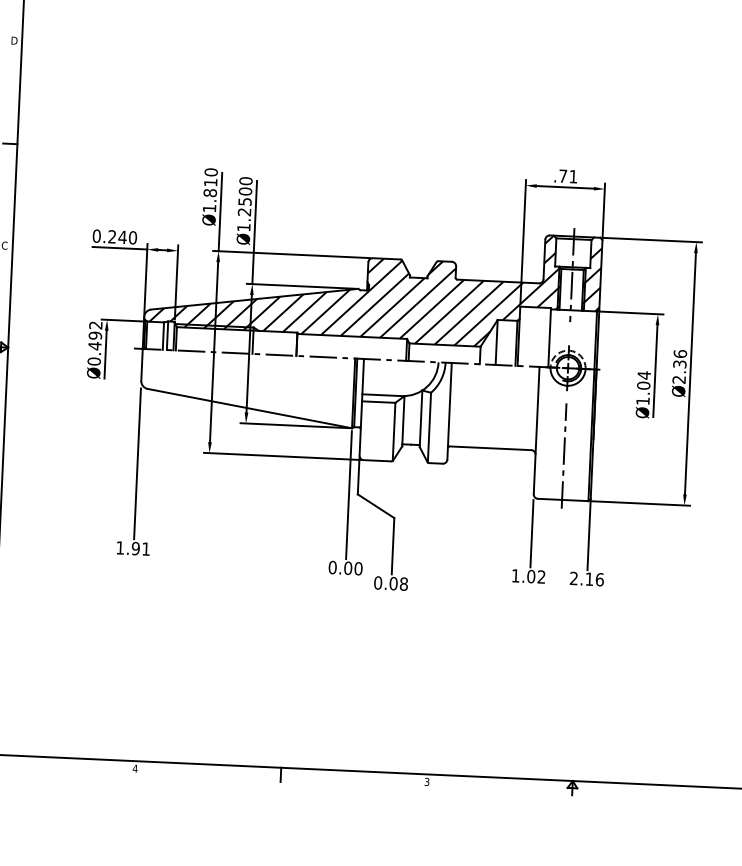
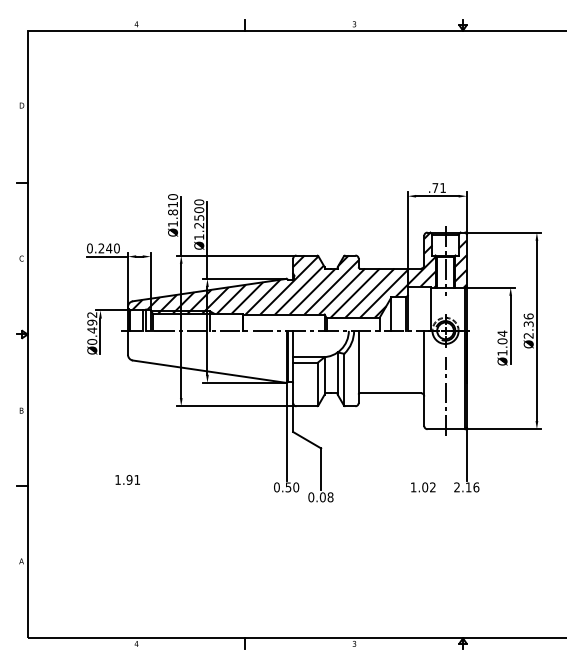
line: (136, 463) -> (127, 416), removed
line: (532, 533) -> (424, 455), removed
text: (348, 568) -> (288, 487), 0.00 -> 0.50

